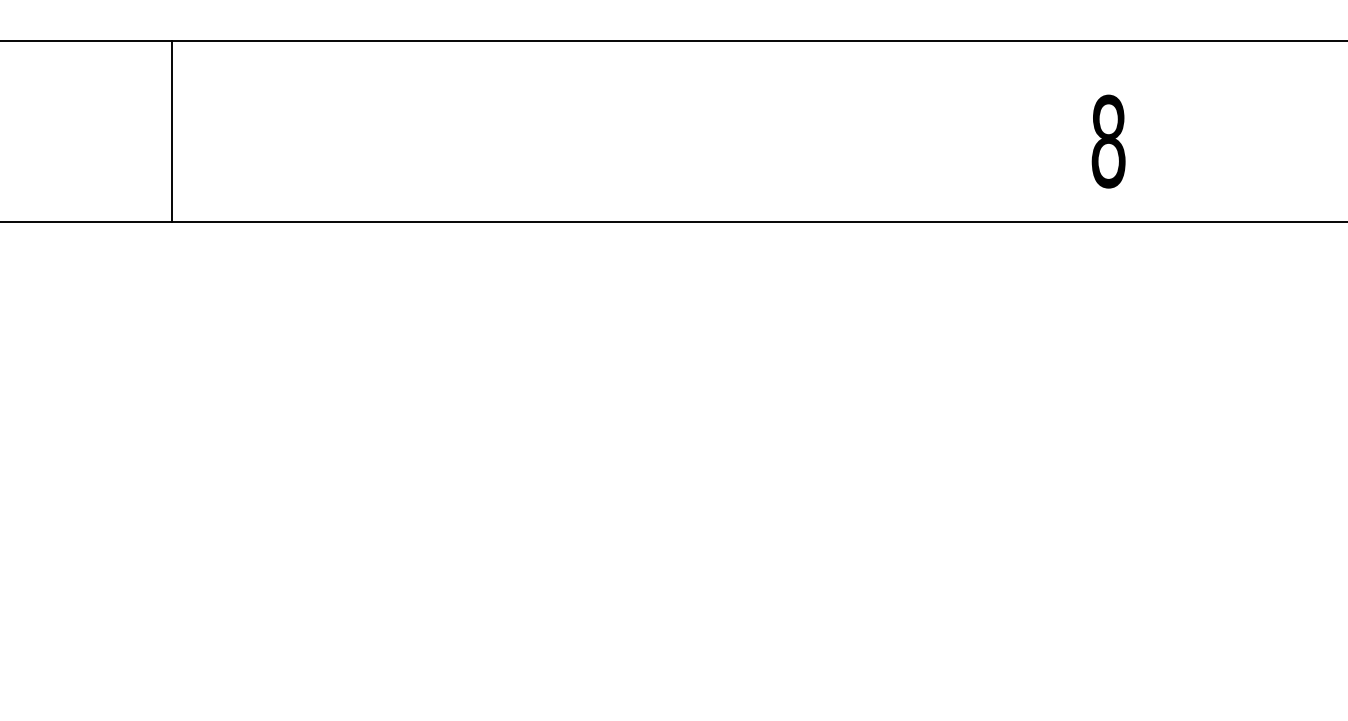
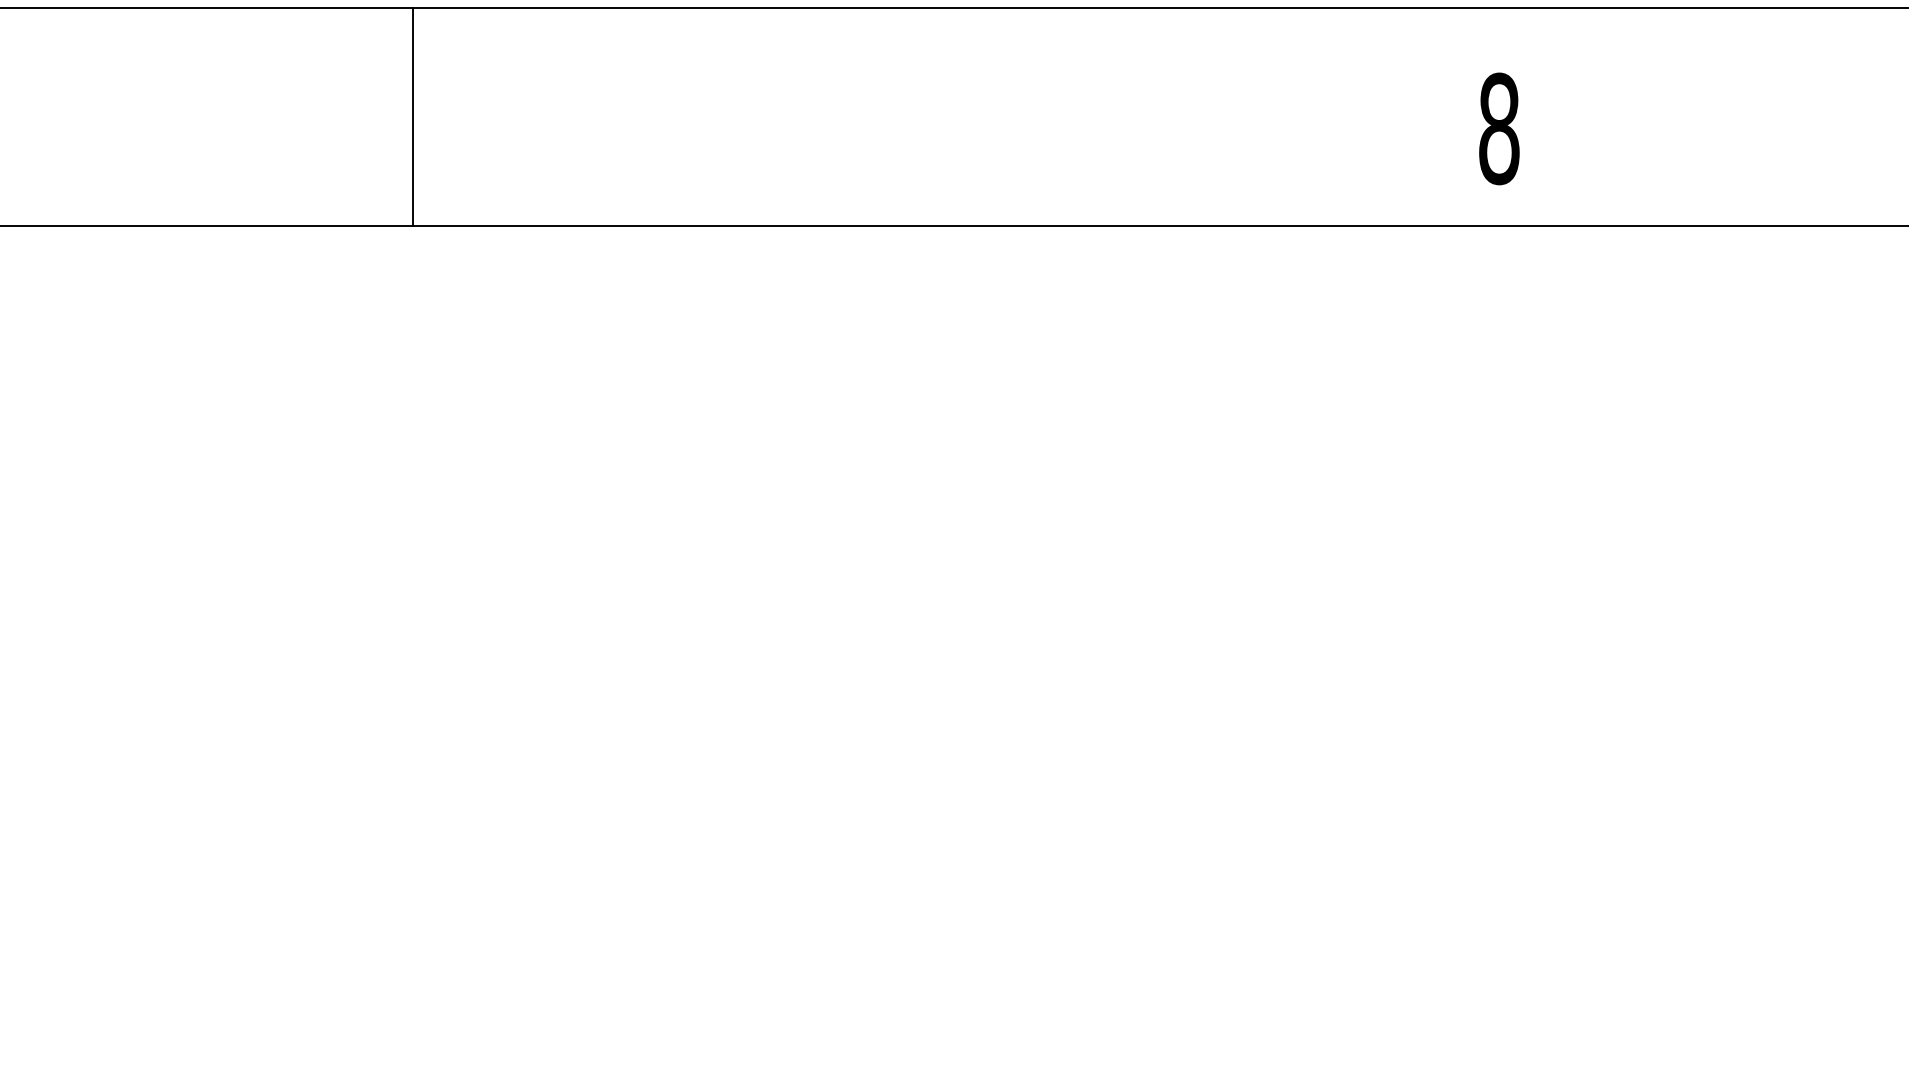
line: (172, 131) -> (413, 116), moved

